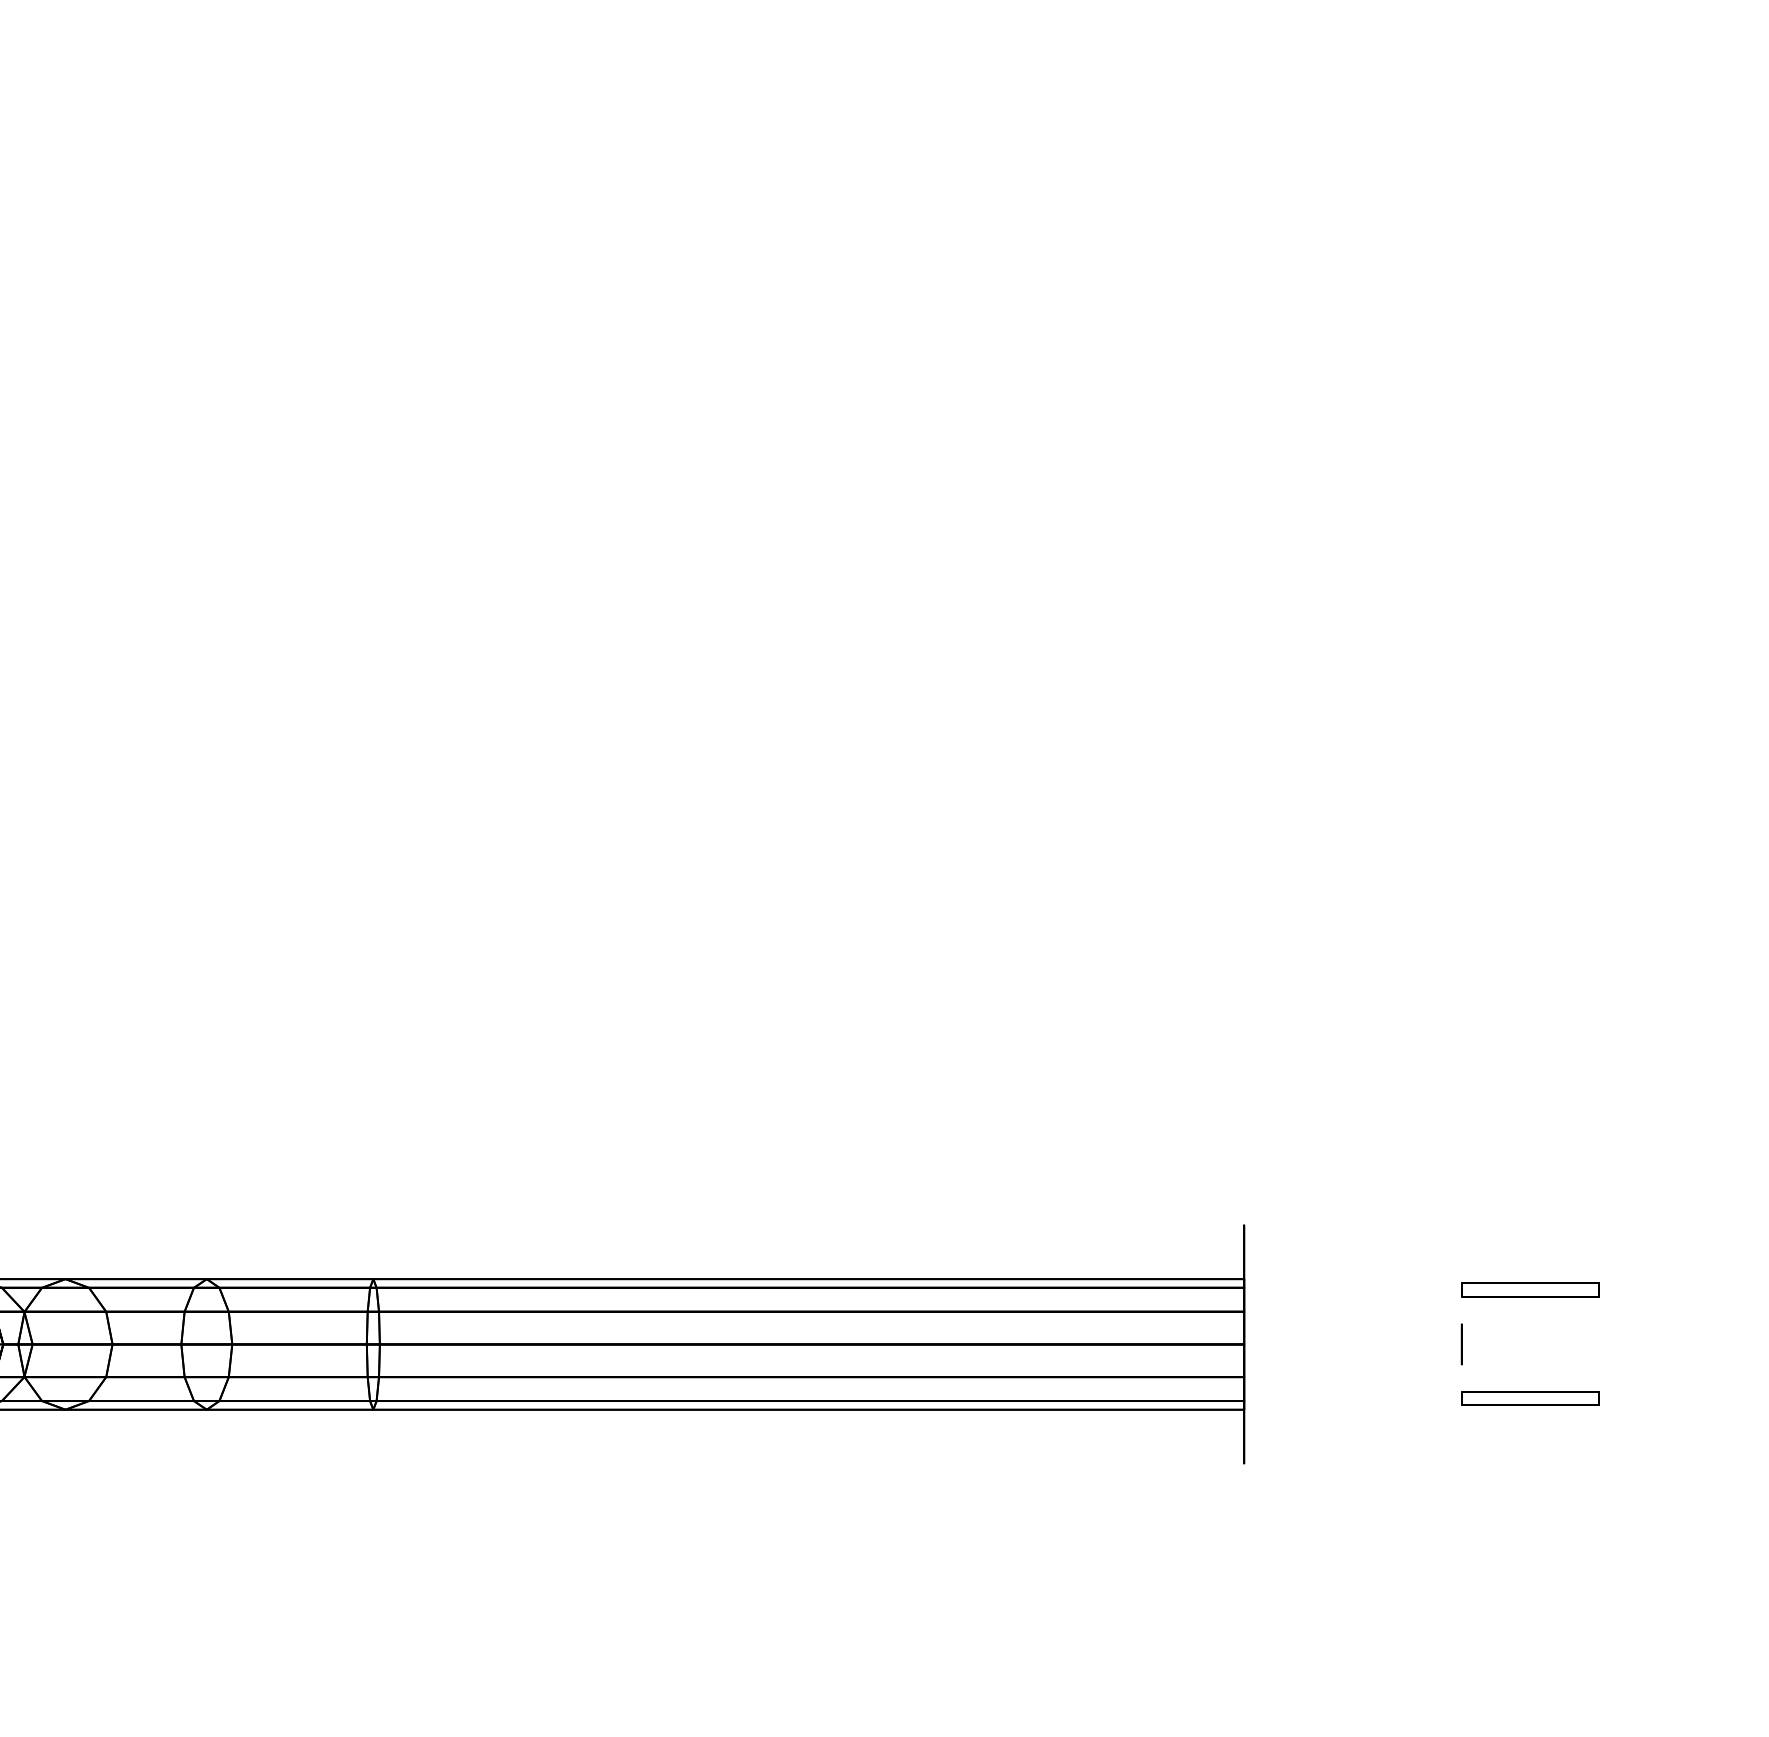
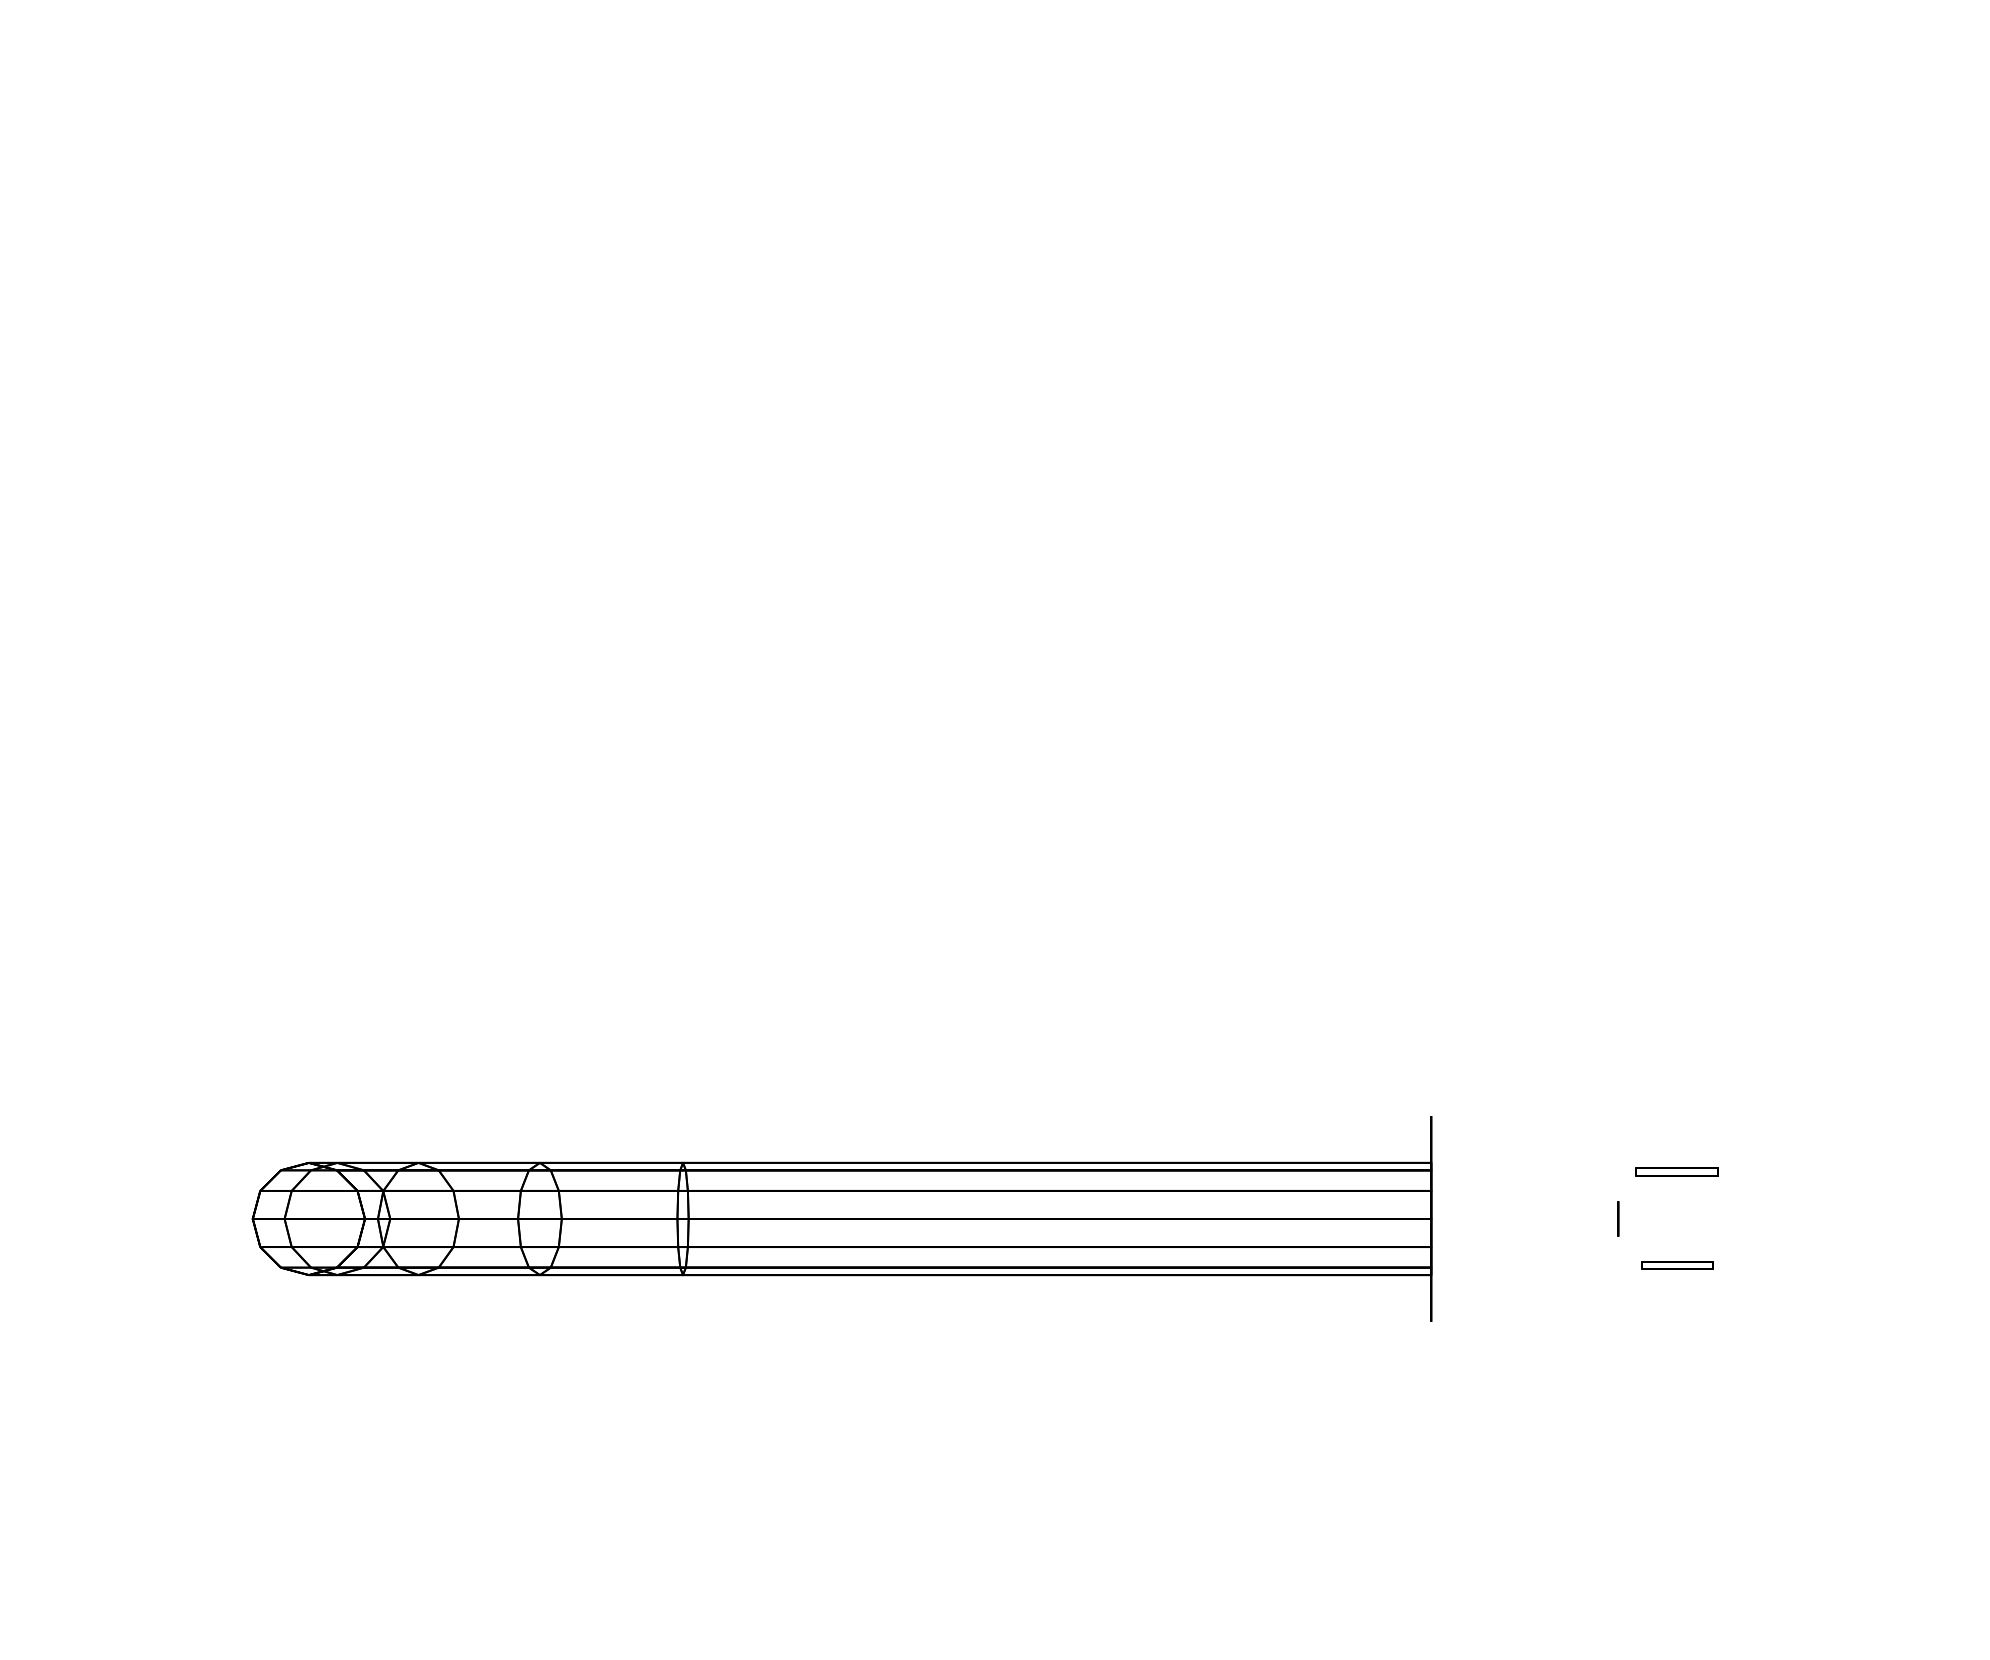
part: (1529, 1290) -> (1676, 1172), size x0.7
part: (1529, 1398) -> (1676, 1265), size x0.6

